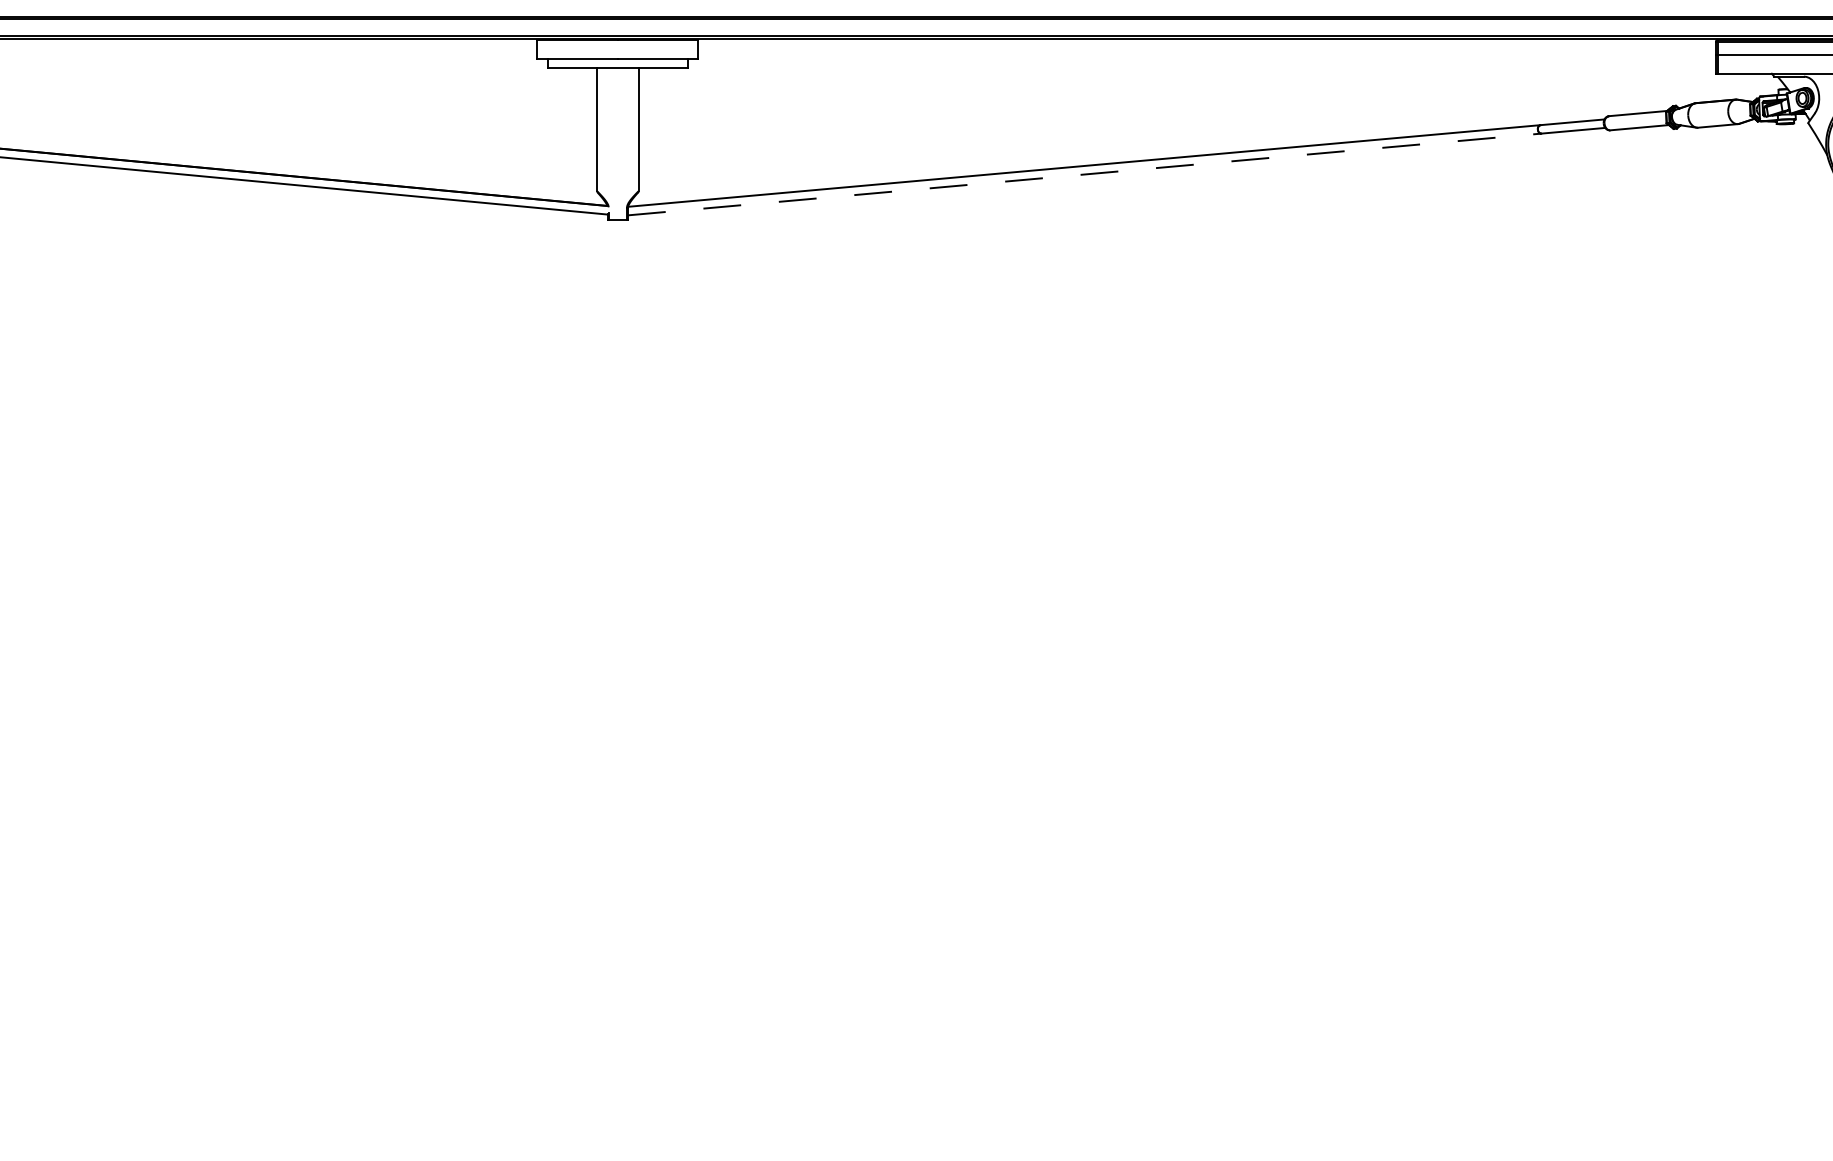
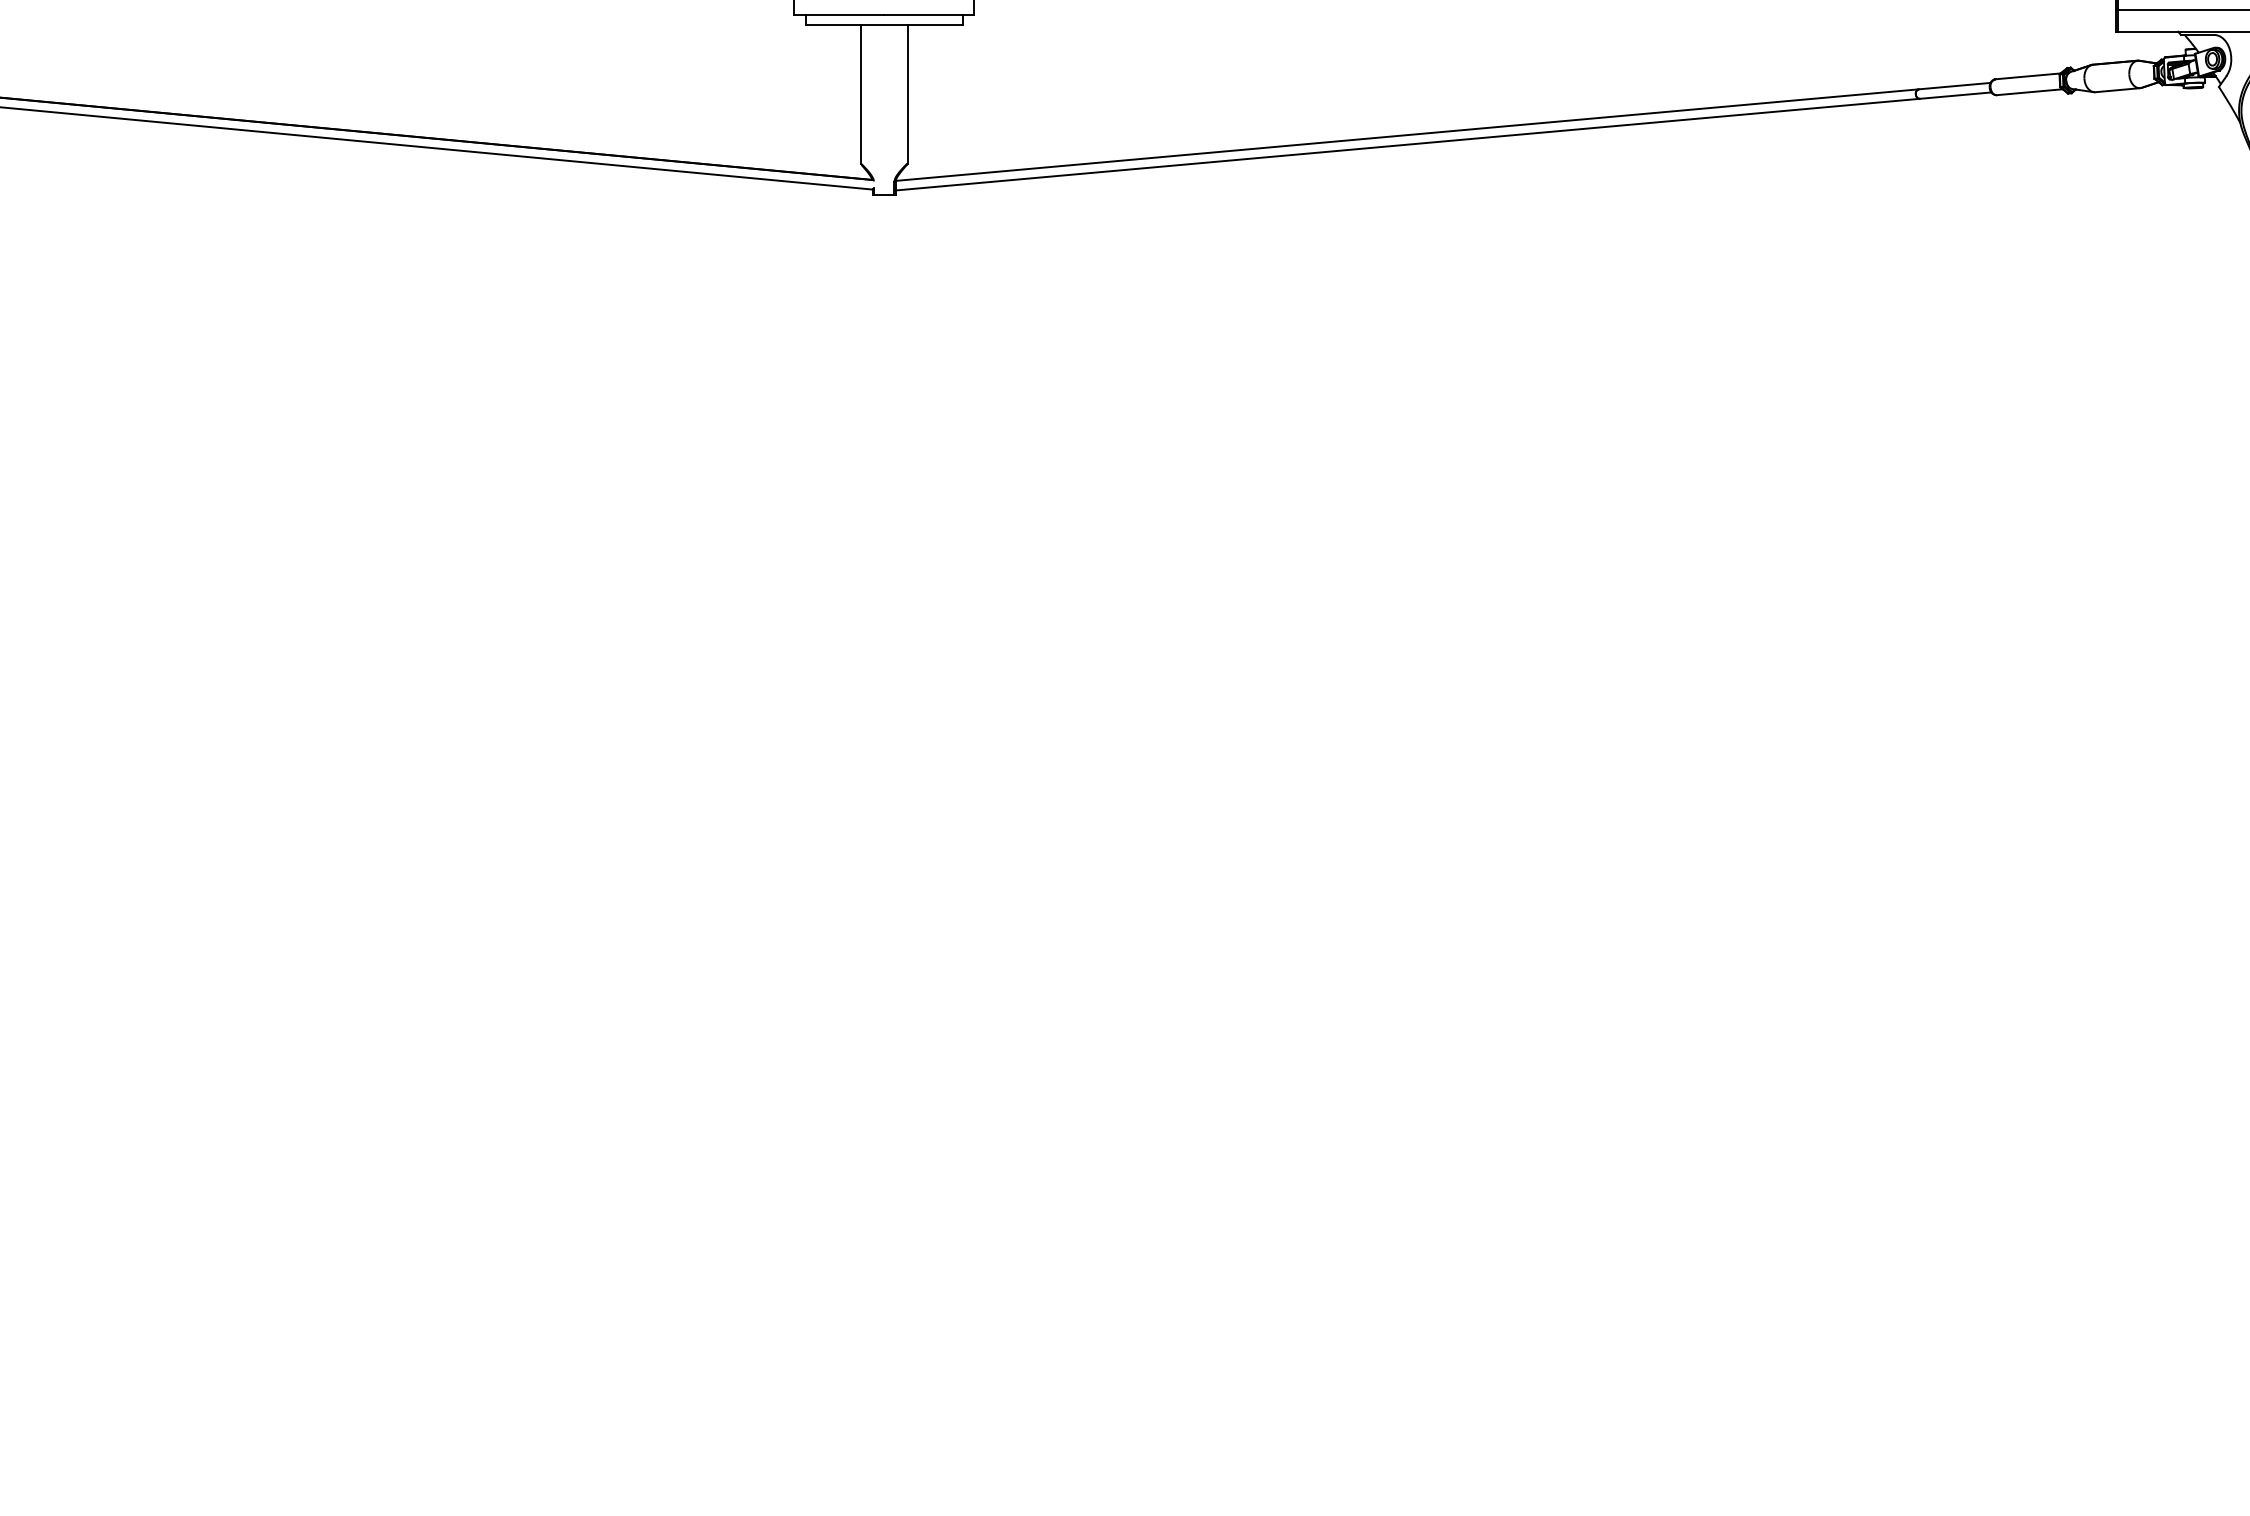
line: (1085, 174) -> (1408, 144), dashed -> solid

